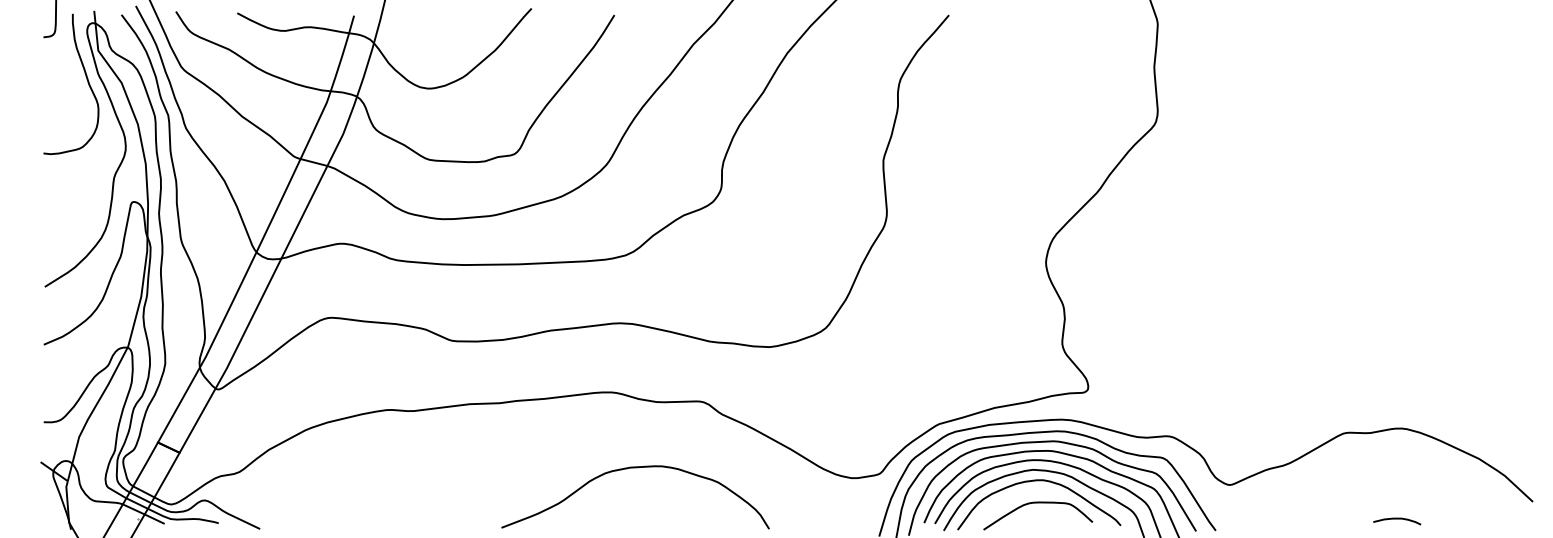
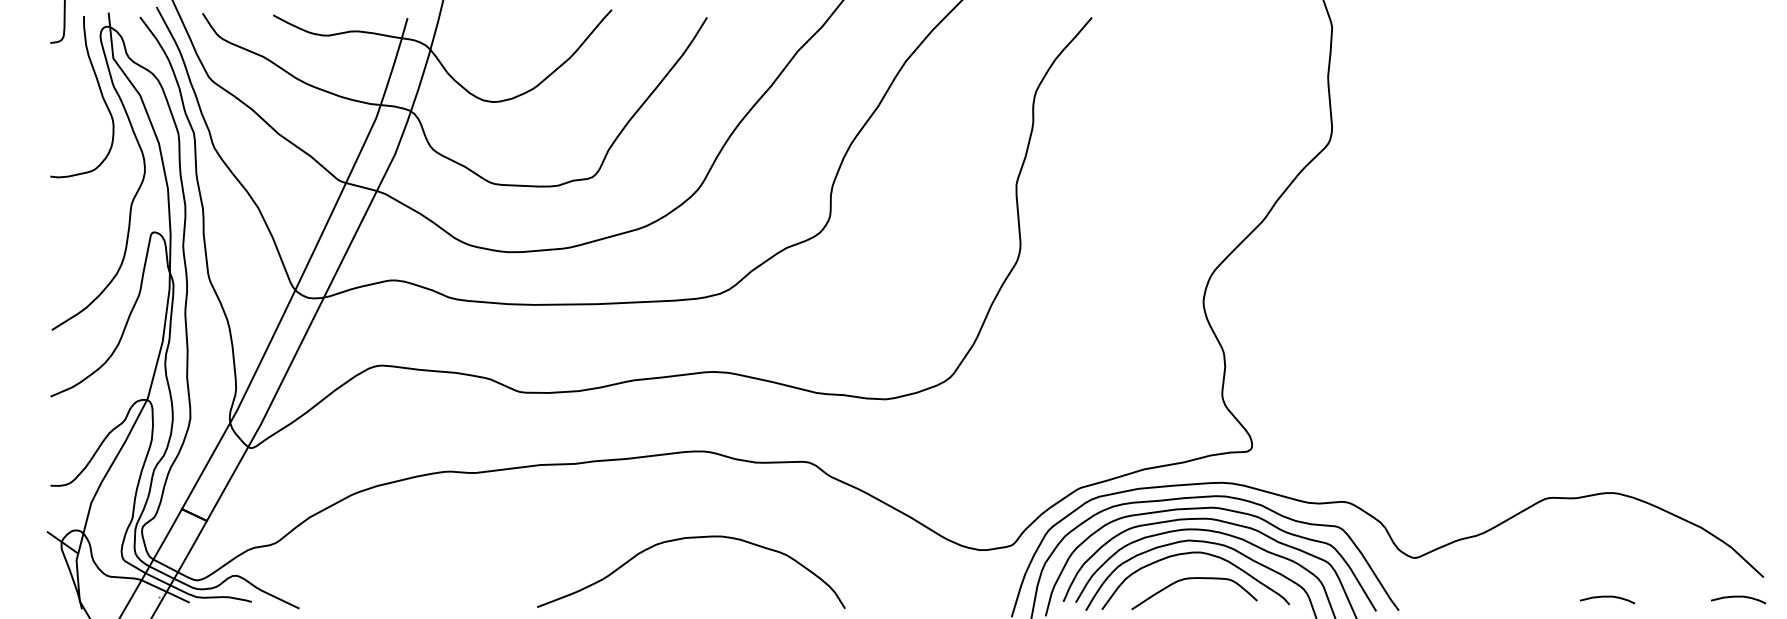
curve: (629, 468) -> (684, 539), moved
curve: (1511, 519) -> (1738, 597), added

